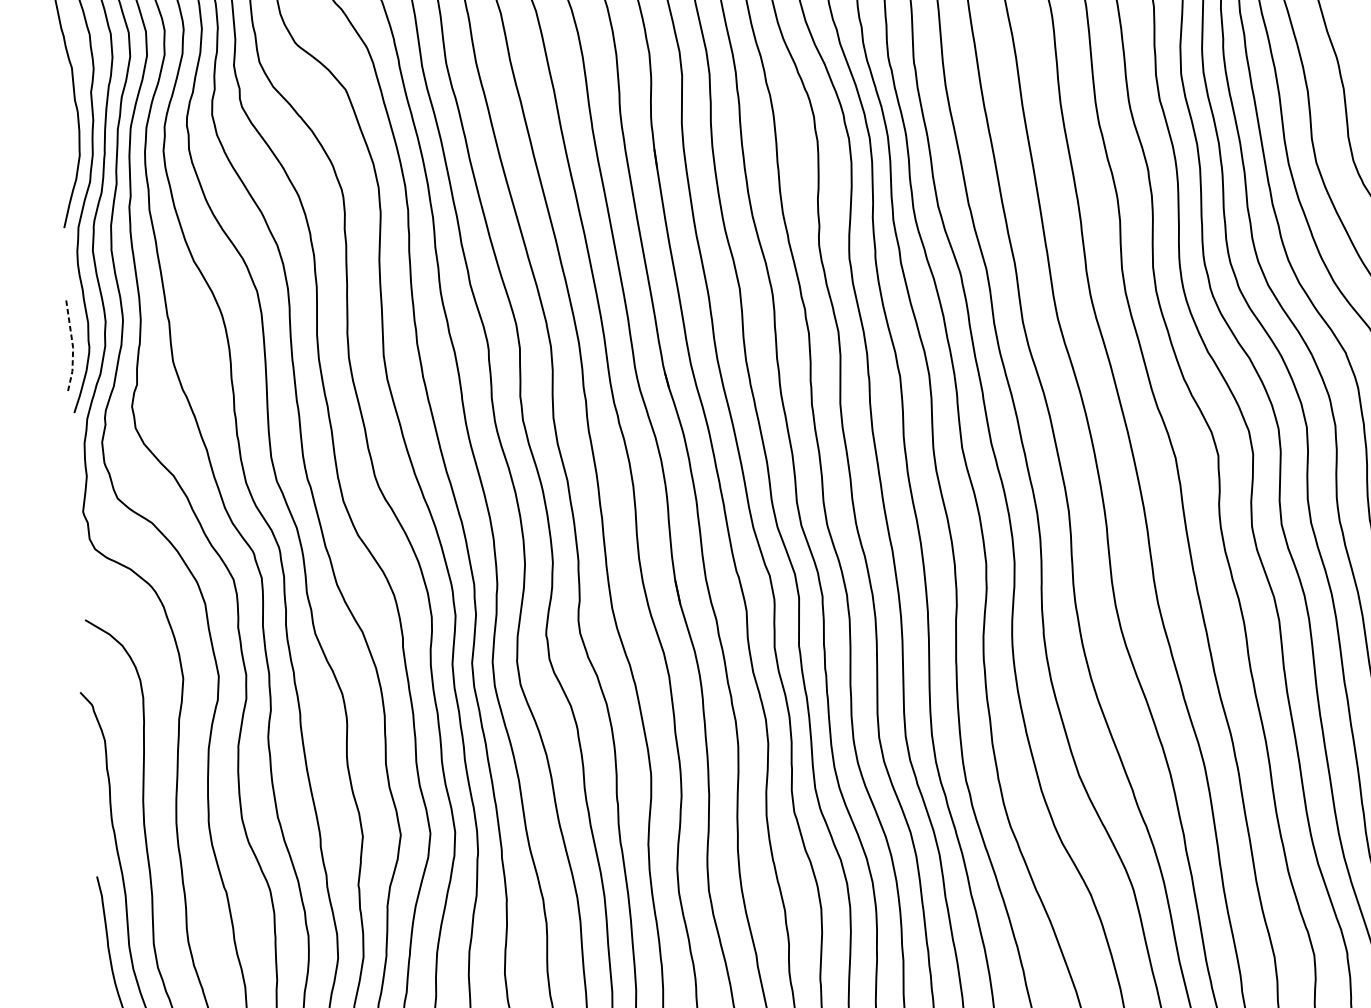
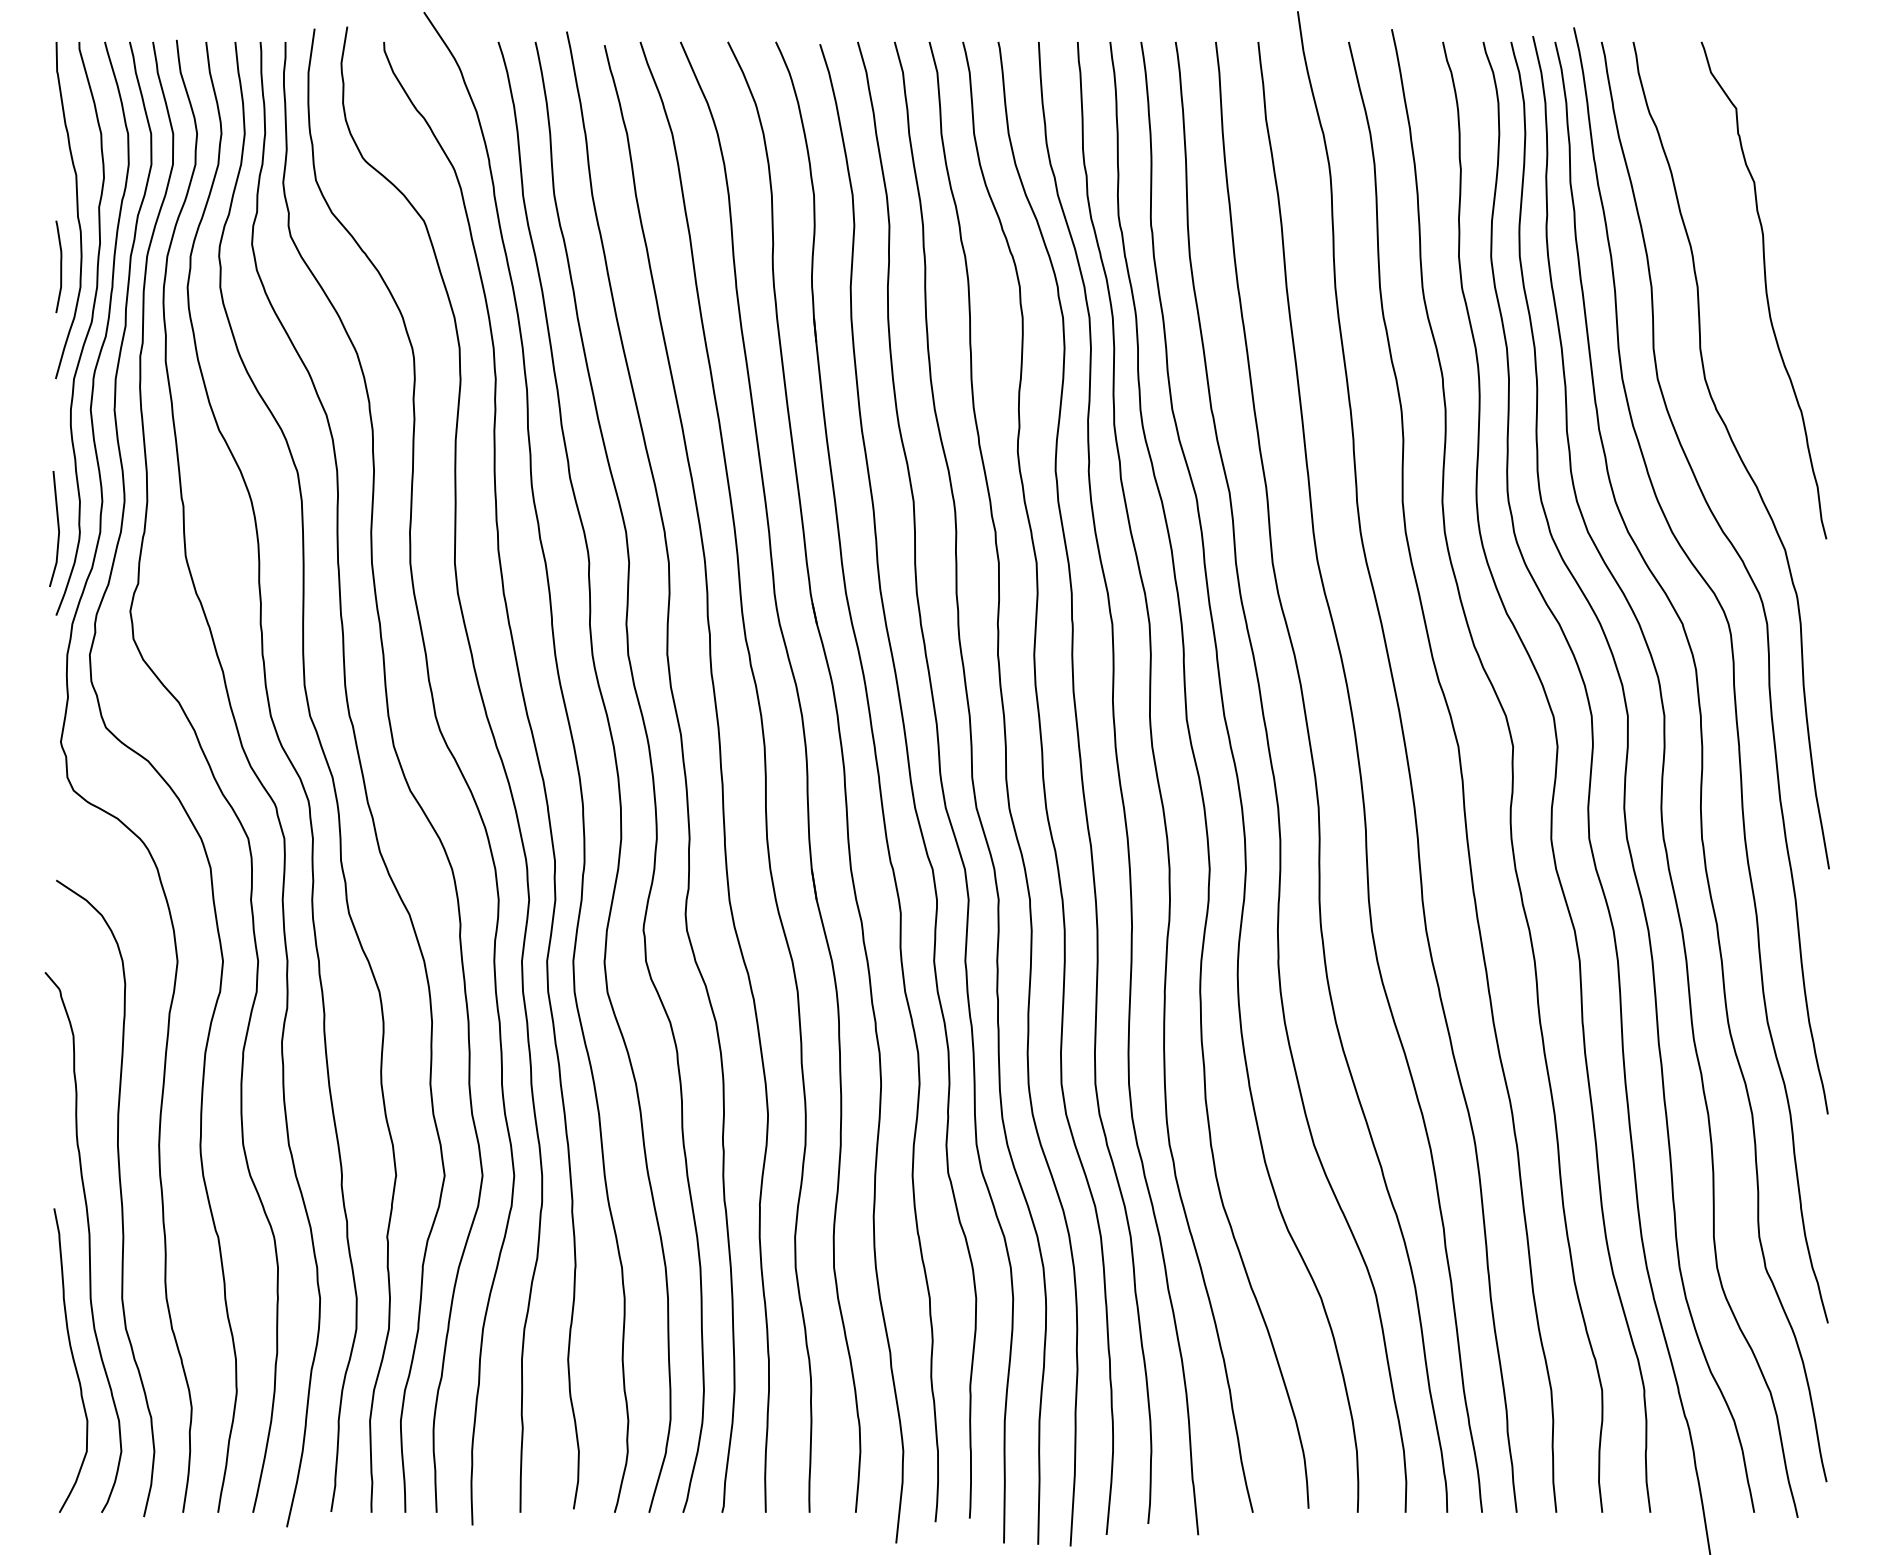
curve: (63, 140) -> (60, 266), added
line: (72, 346) -> (58, 530), dashed -> solid

